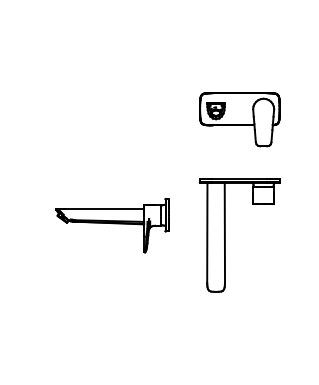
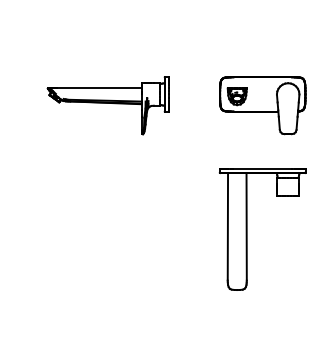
part: (112, 225) -> (108, 105), moved

